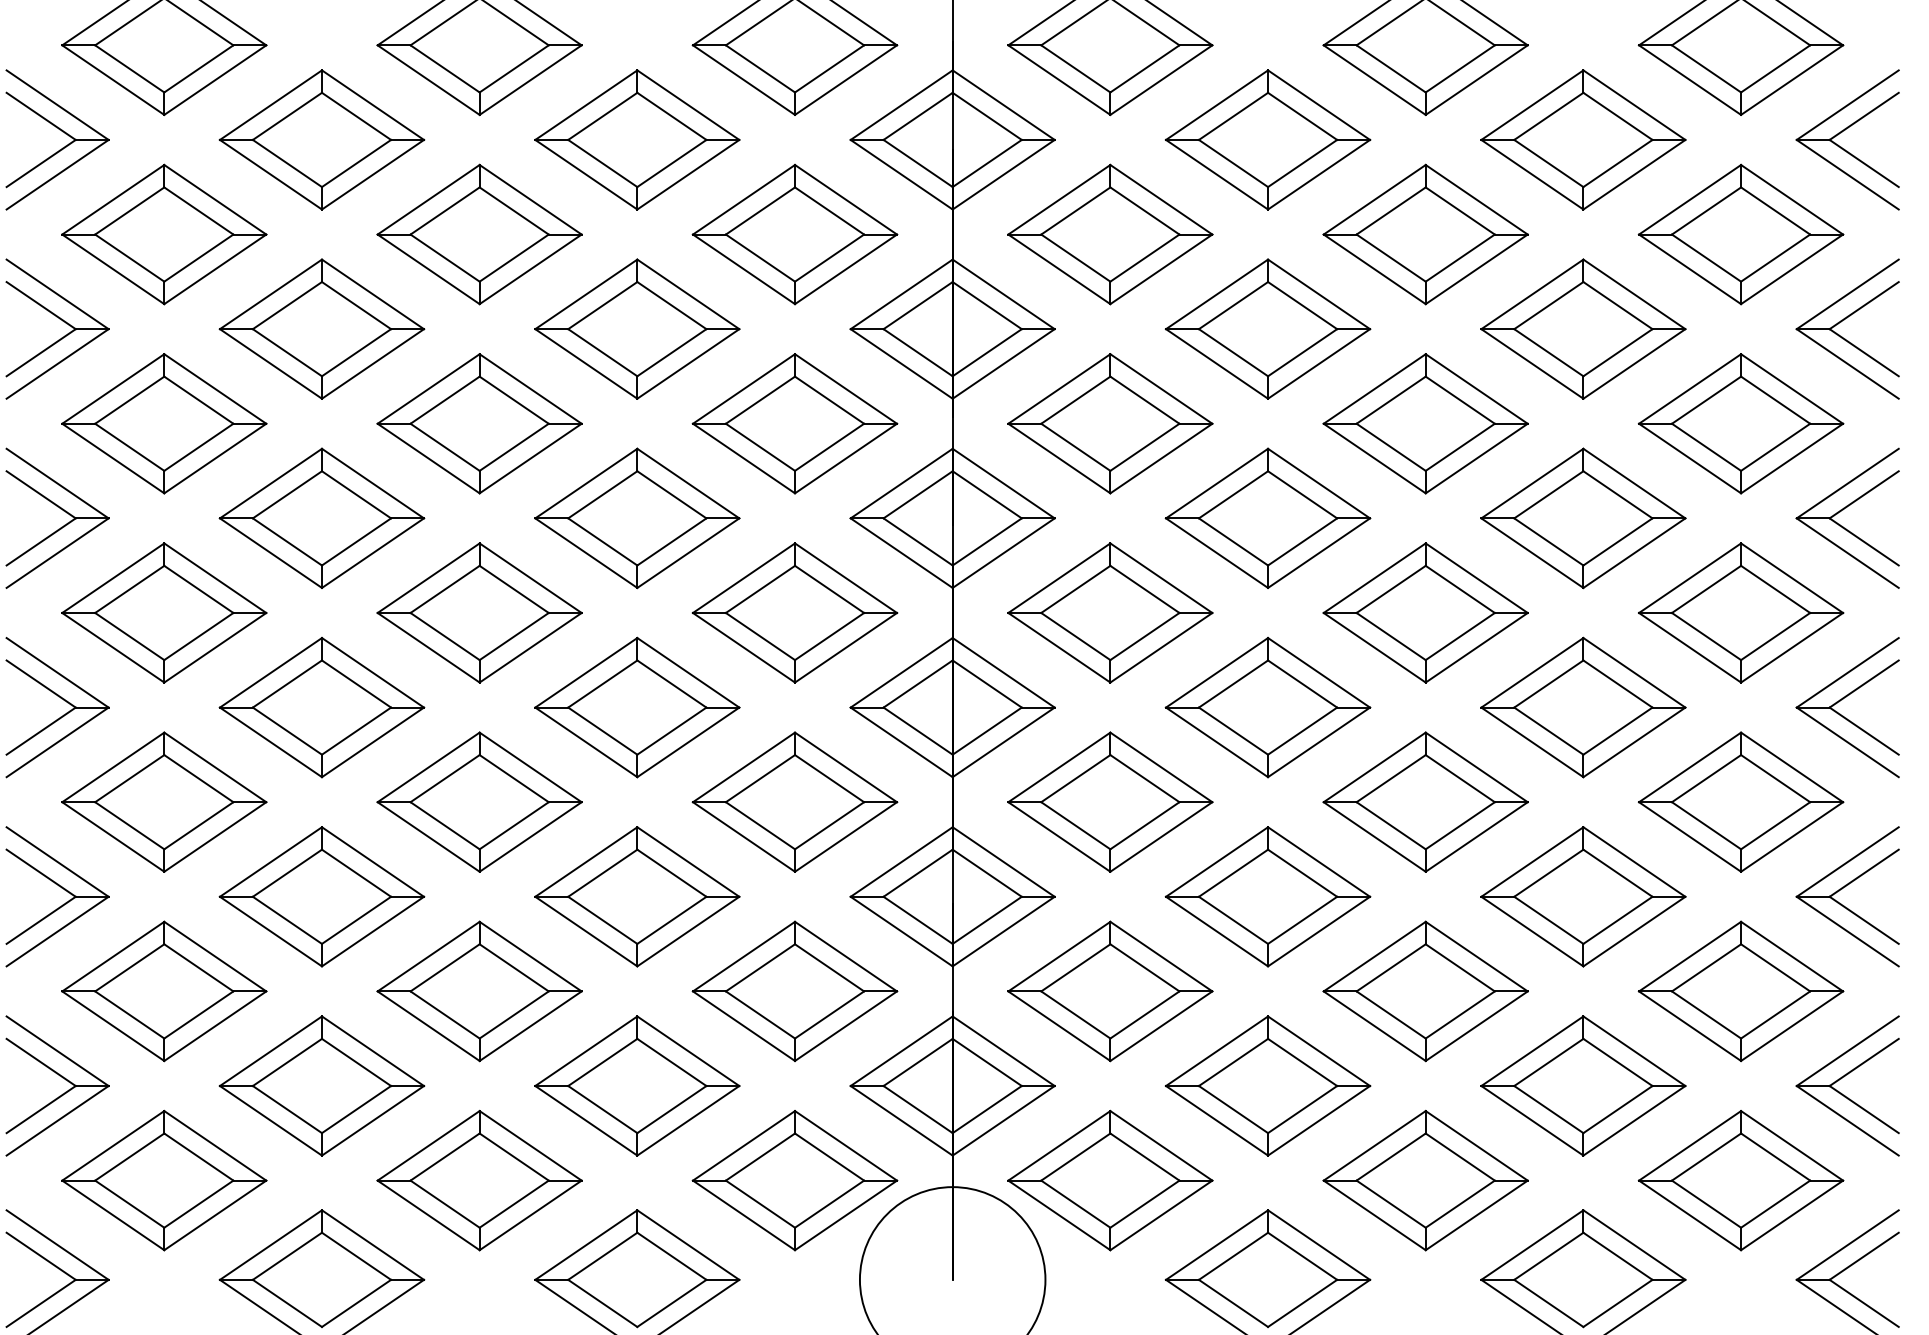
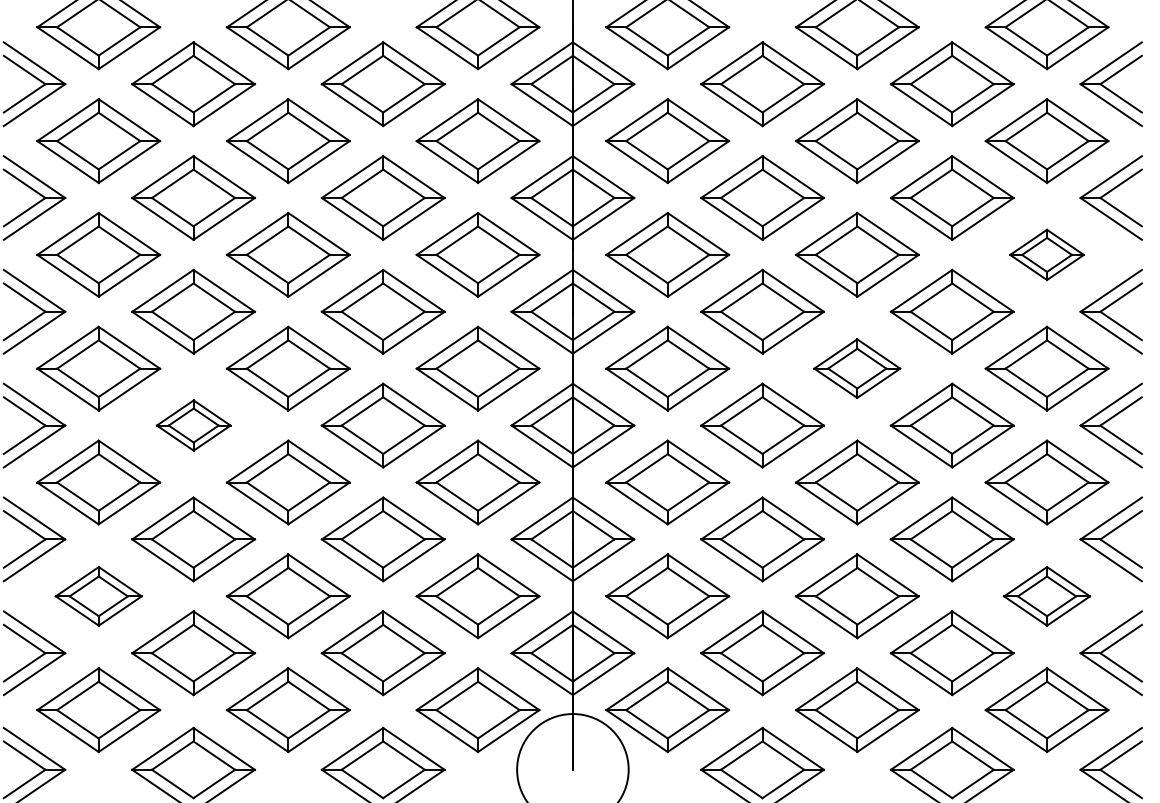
part: (1740, 423) -> (1046, 254), size x0.6
part: (1424, 612) -> (856, 368), size x0.7
part: (321, 707) -> (193, 425), size x0.6
part: (163, 991) -> (98, 596), size x0.7
part: (1740, 991) -> (1046, 596), size x0.7

